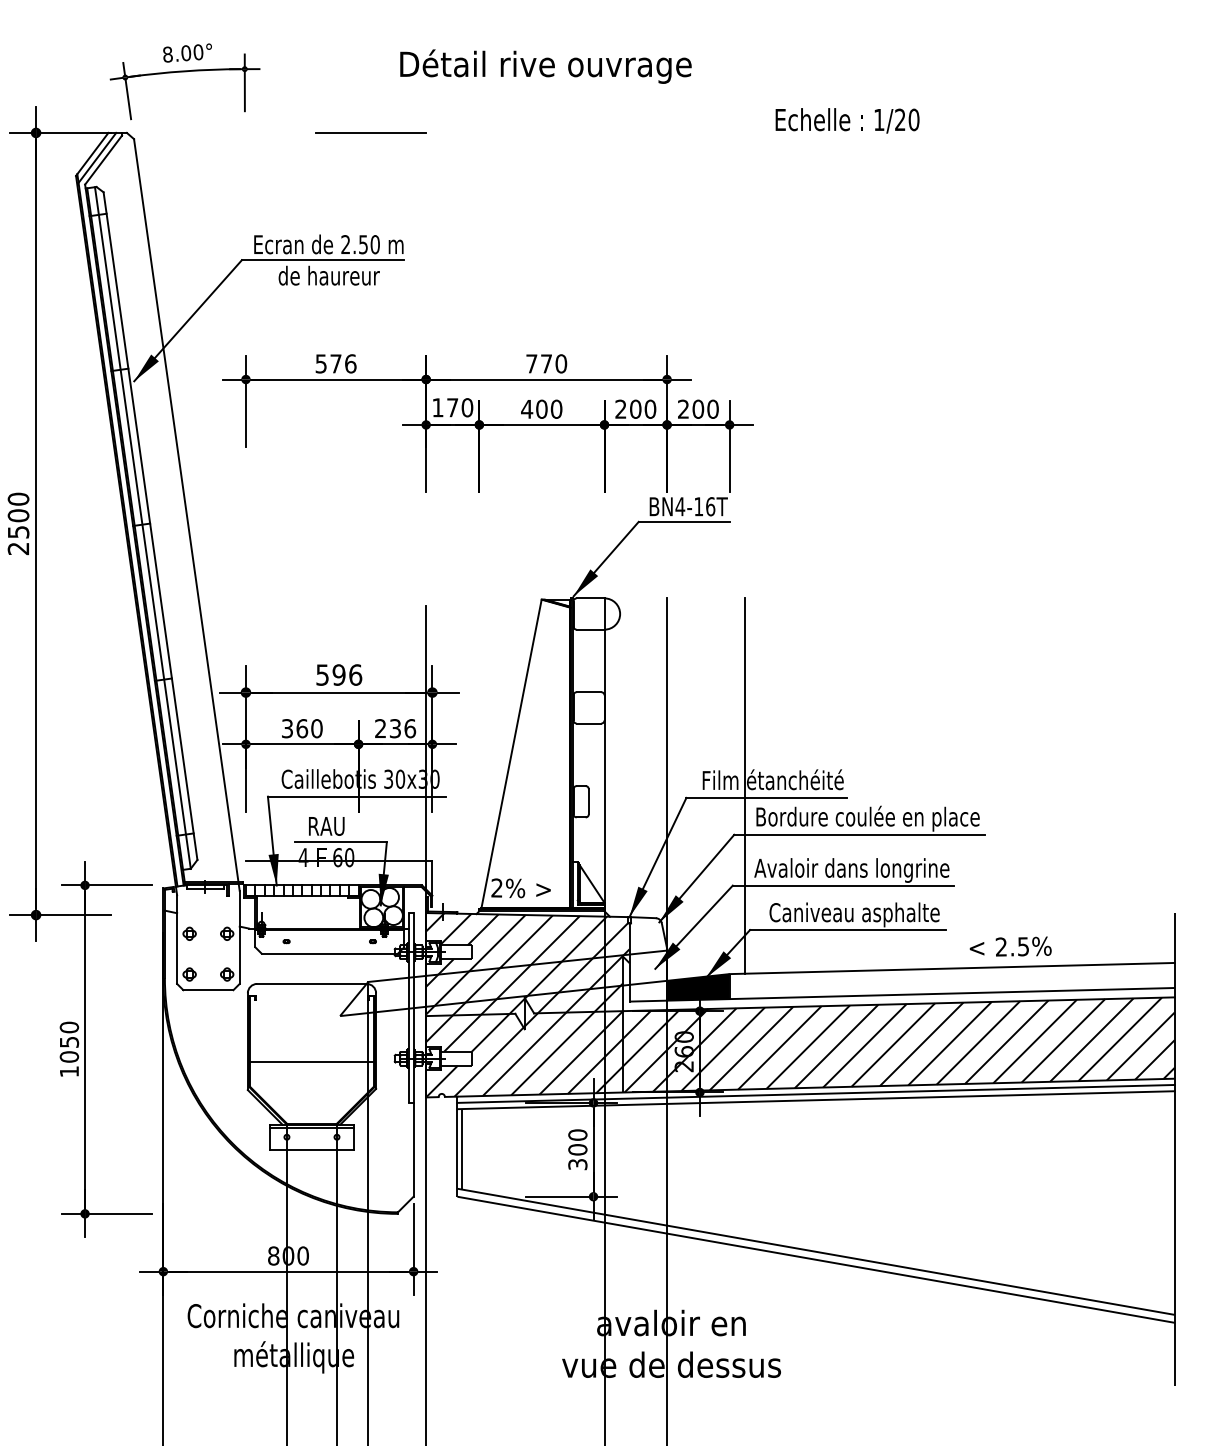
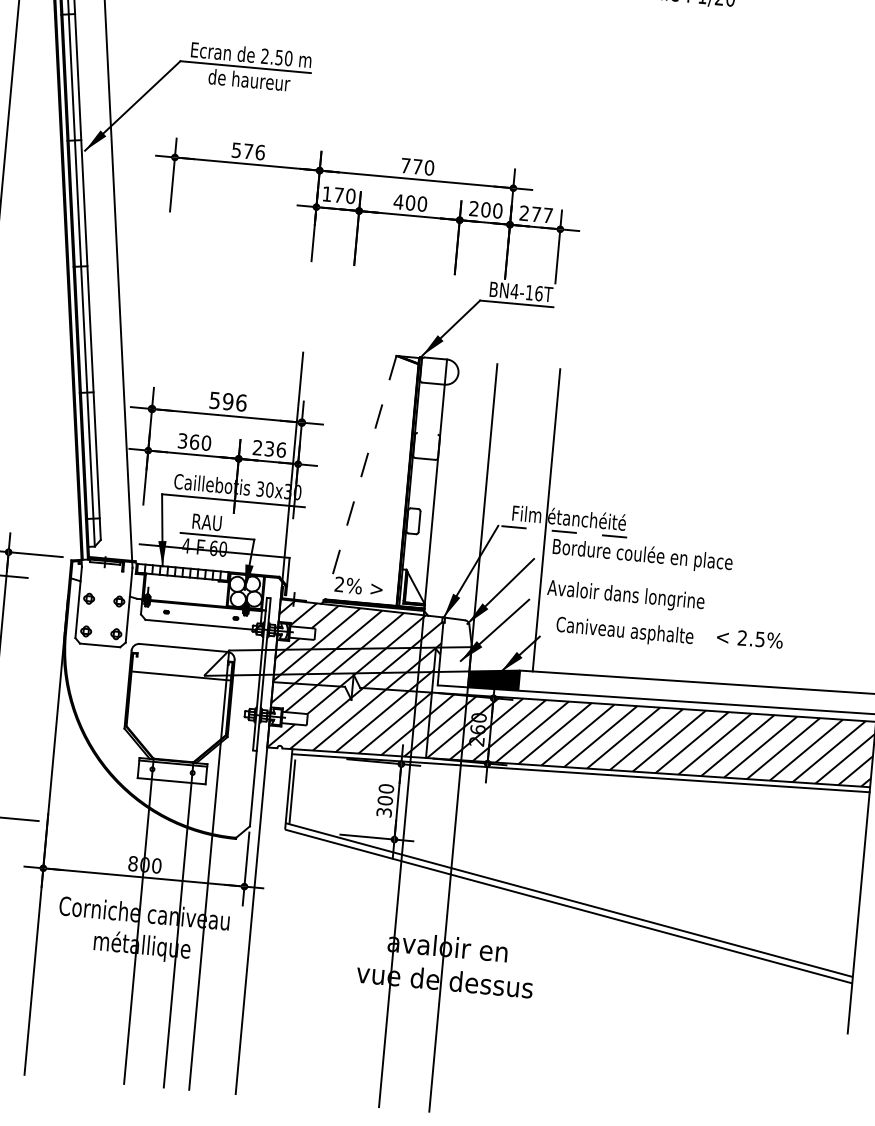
text: (705, 408) -> (542, 214), 200 -> 277
line: (588, 692) -> (427, 433), removed
line: (511, 754) -> (360, 478), solid -> dashed
line: (766, 797) -> (562, 531), solid -> dashed
line: (859, 834) -> (634, 567), removed
line: (843, 885) -> (618, 607), removed
line: (847, 930) -> (618, 644), removed
text: (1010, 946) -> (749, 638), moved
line: (311, 1061) -> (180, 675), moved
line: (815, 1100) -> (579, 778), removed

